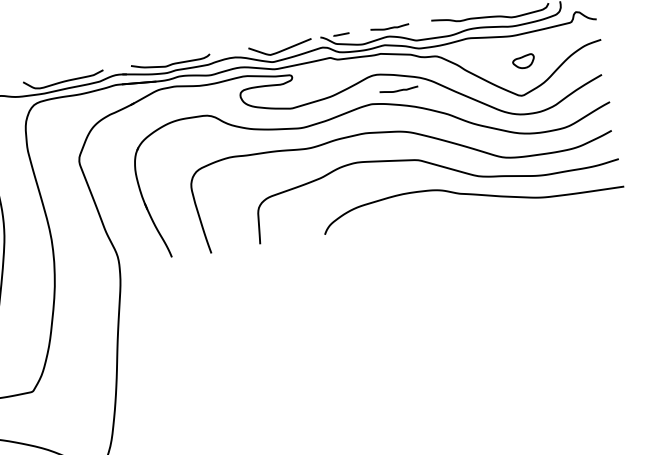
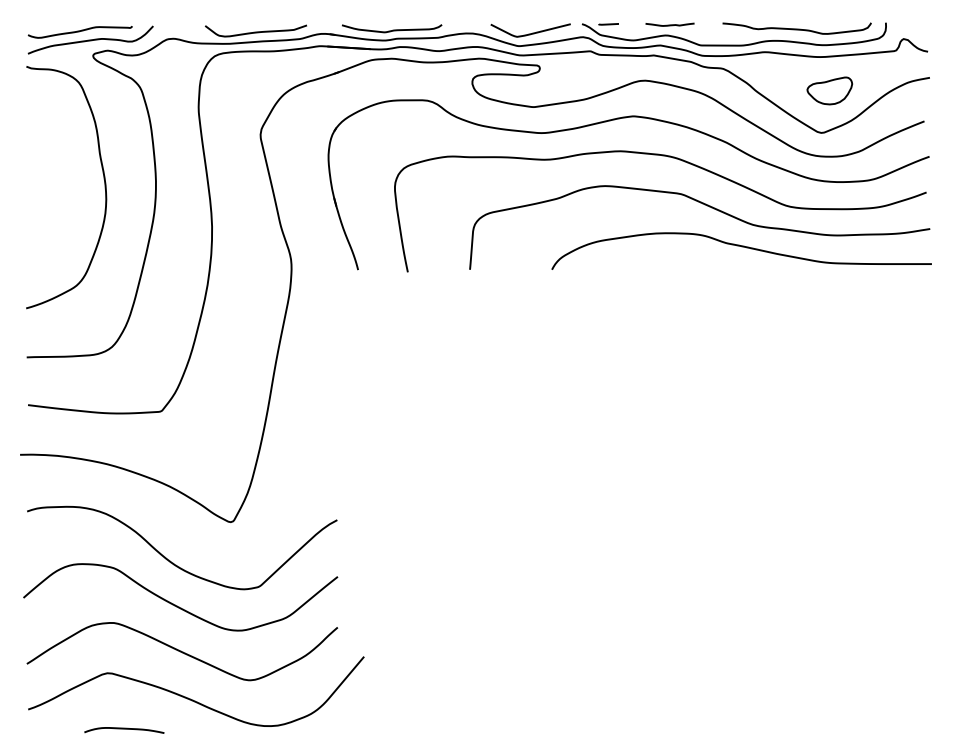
part: (523, 61) -> (829, 90), size x1.67
curve: (398, 90) -> (669, 103), removed

